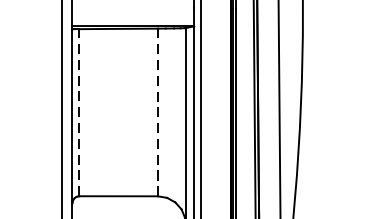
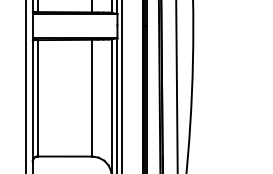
line: (79, 111) -> (37, 97), dashed -> solid
line: (158, 111) -> (92, 97), dashed -> solid

